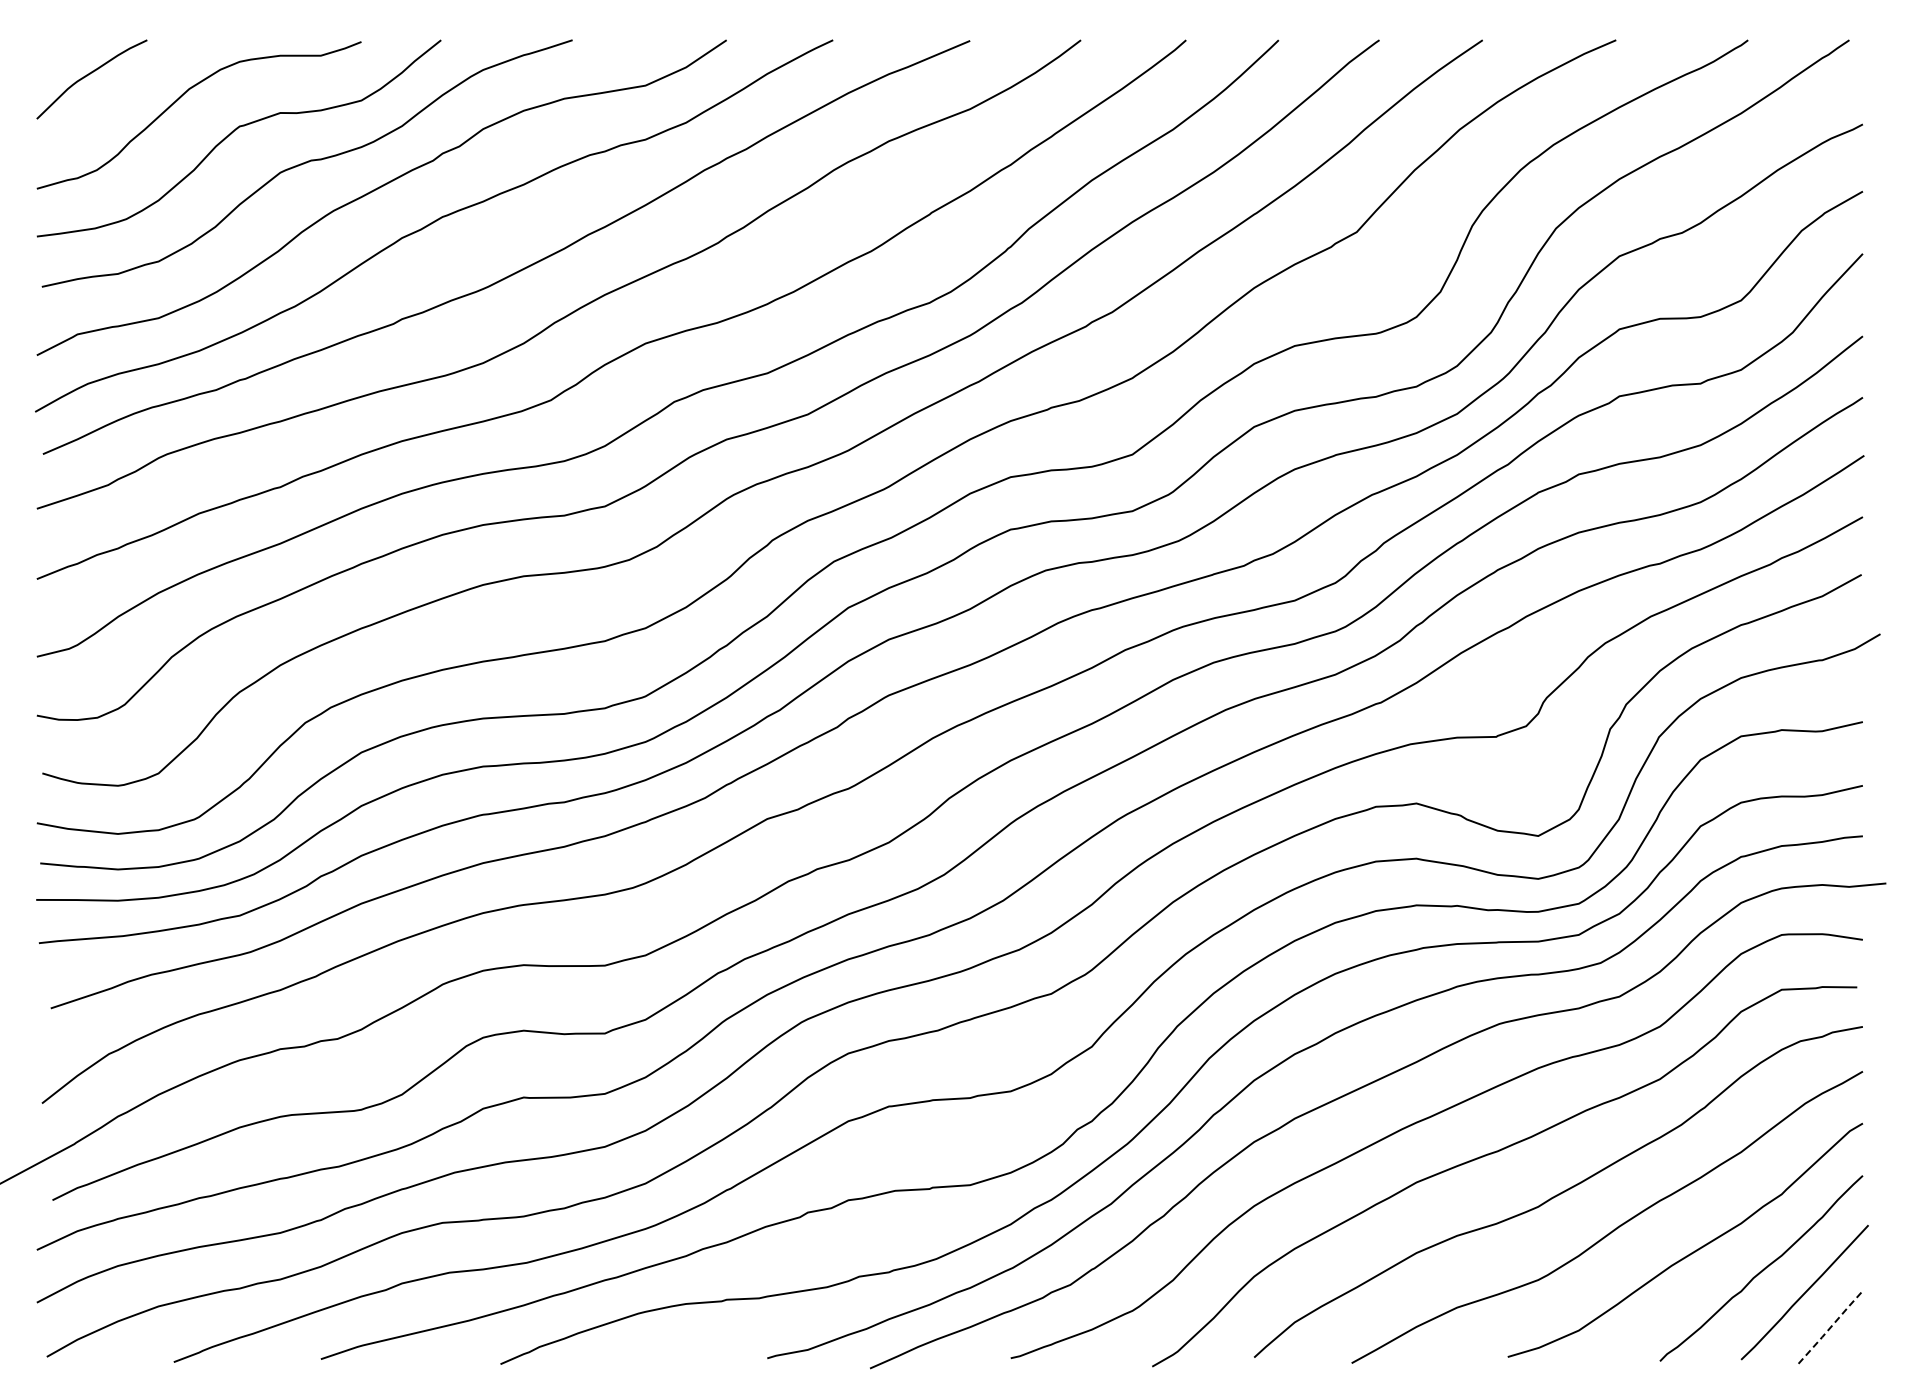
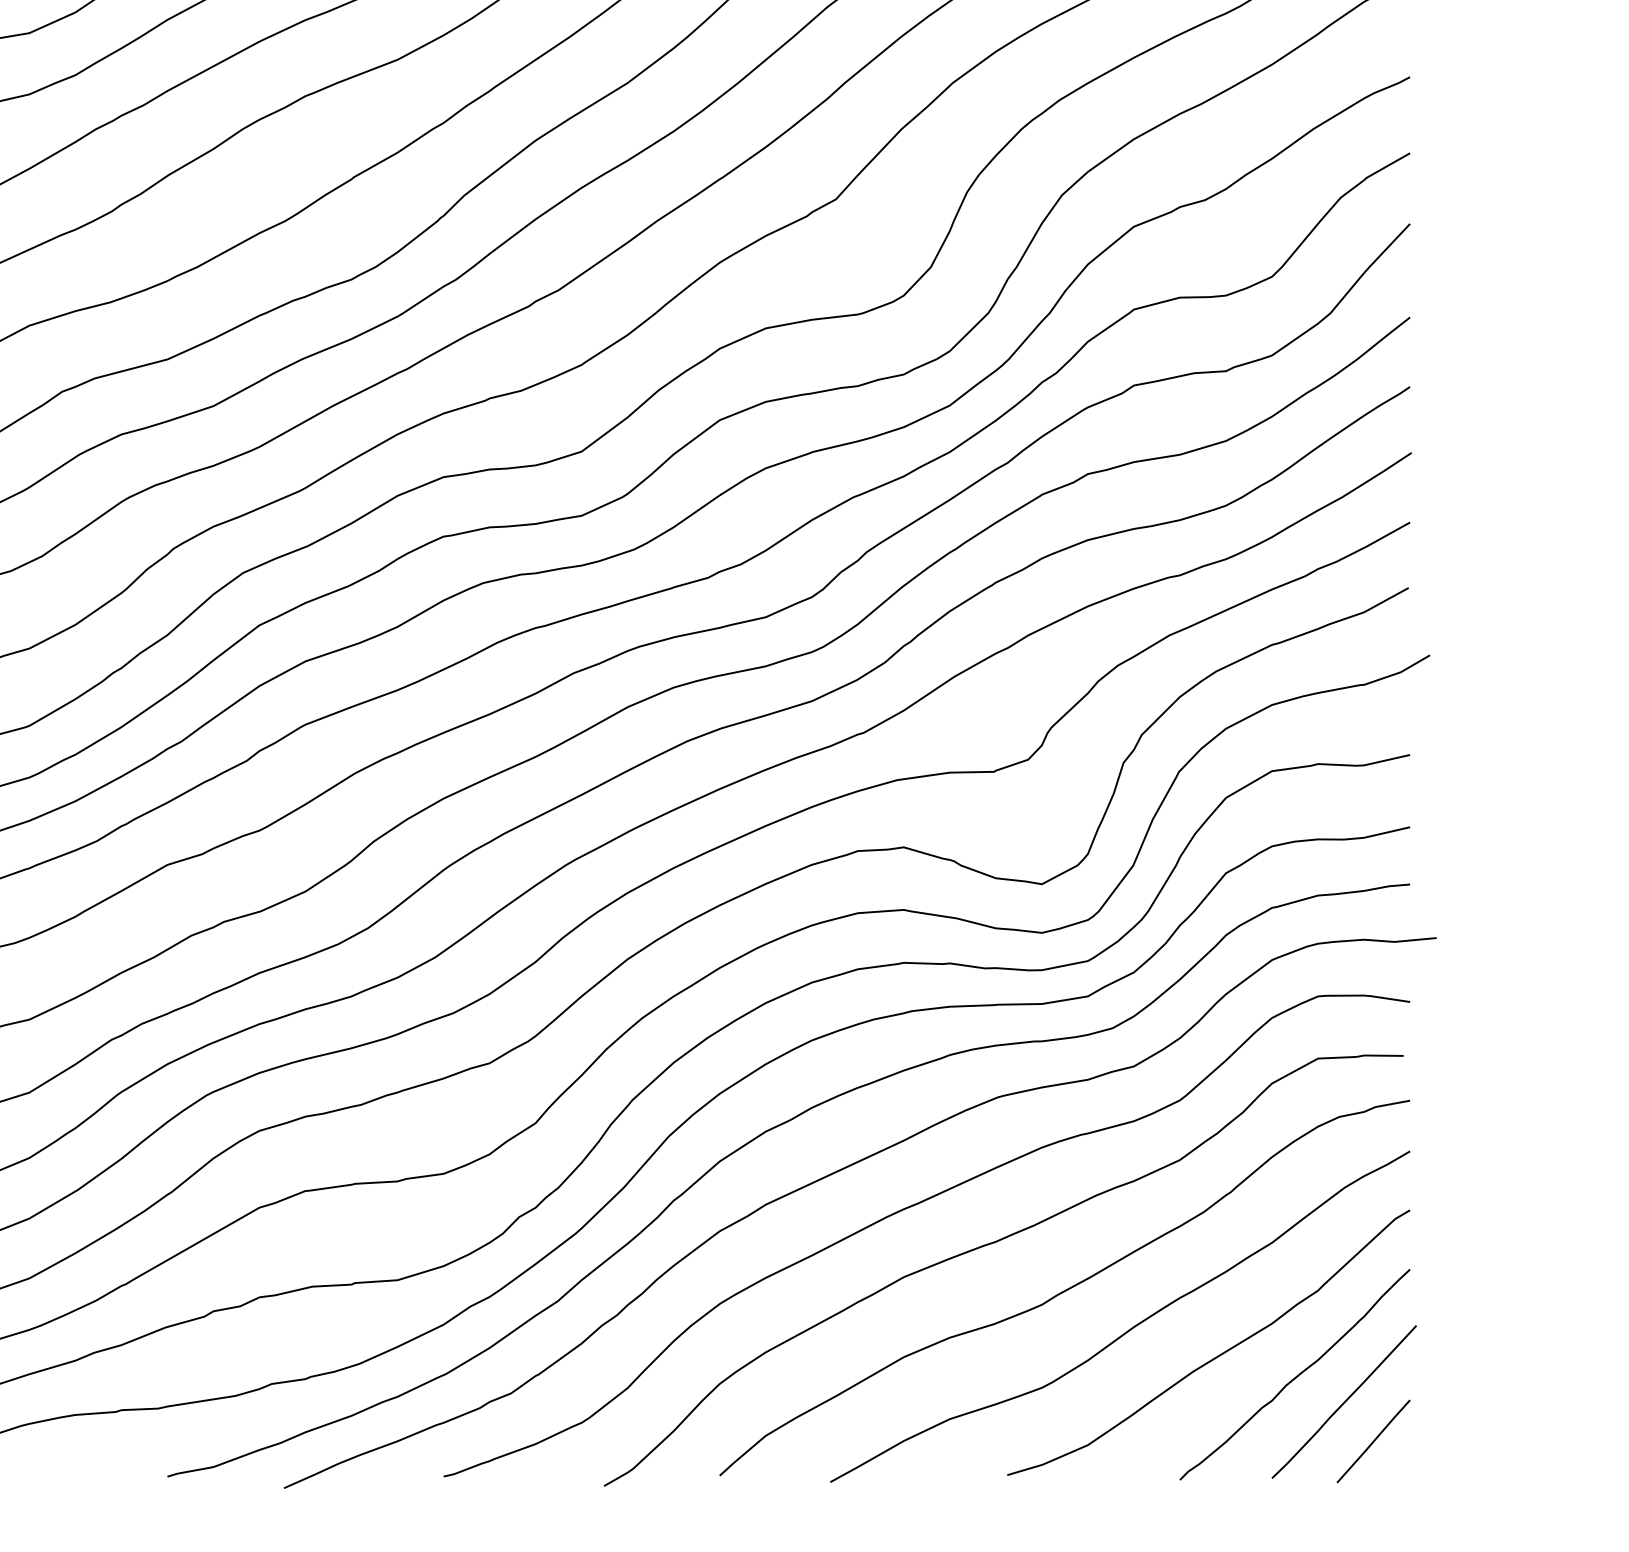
line: (1830, 1327) -> (1373, 1441), dashed -> solid

